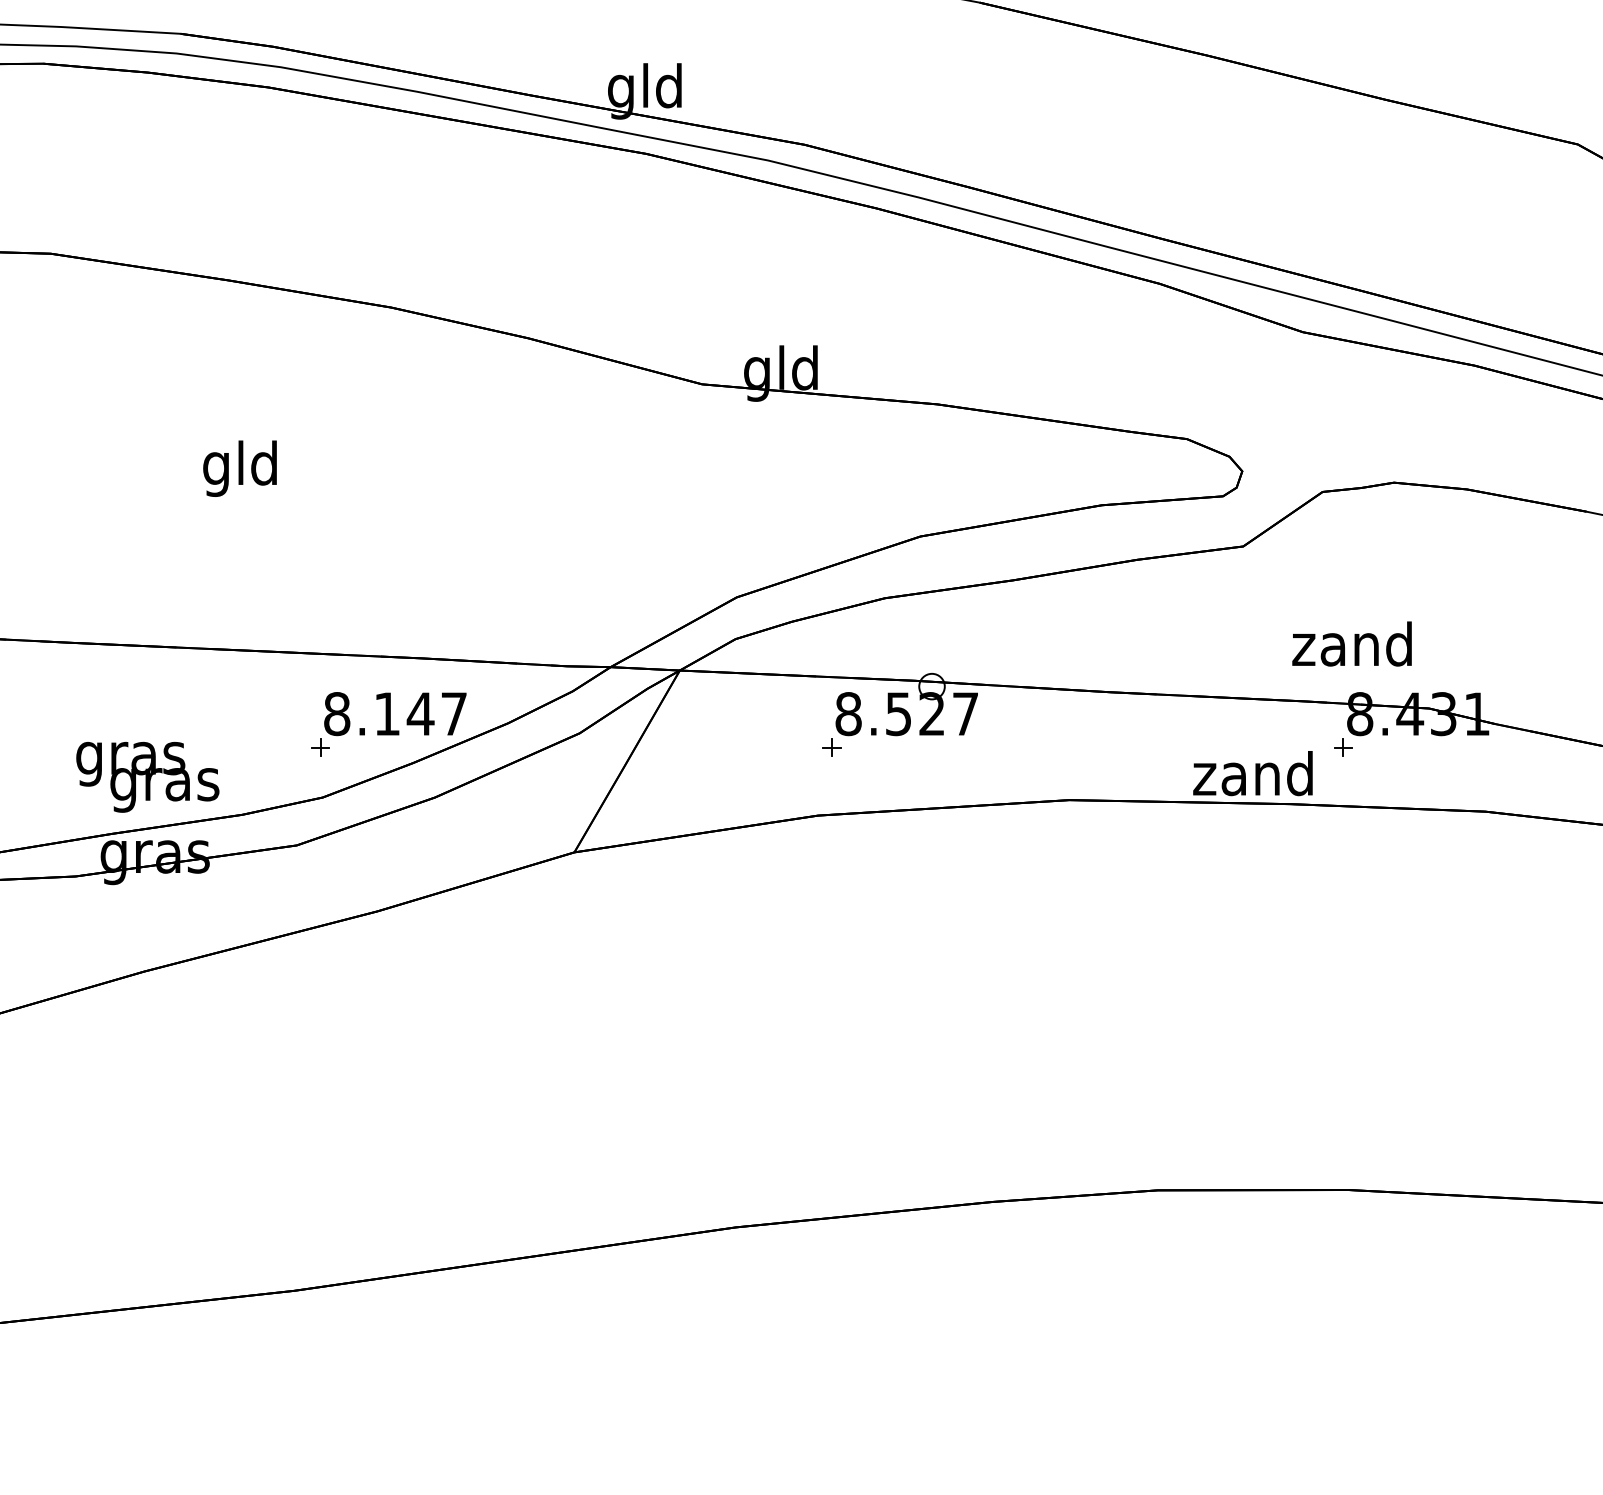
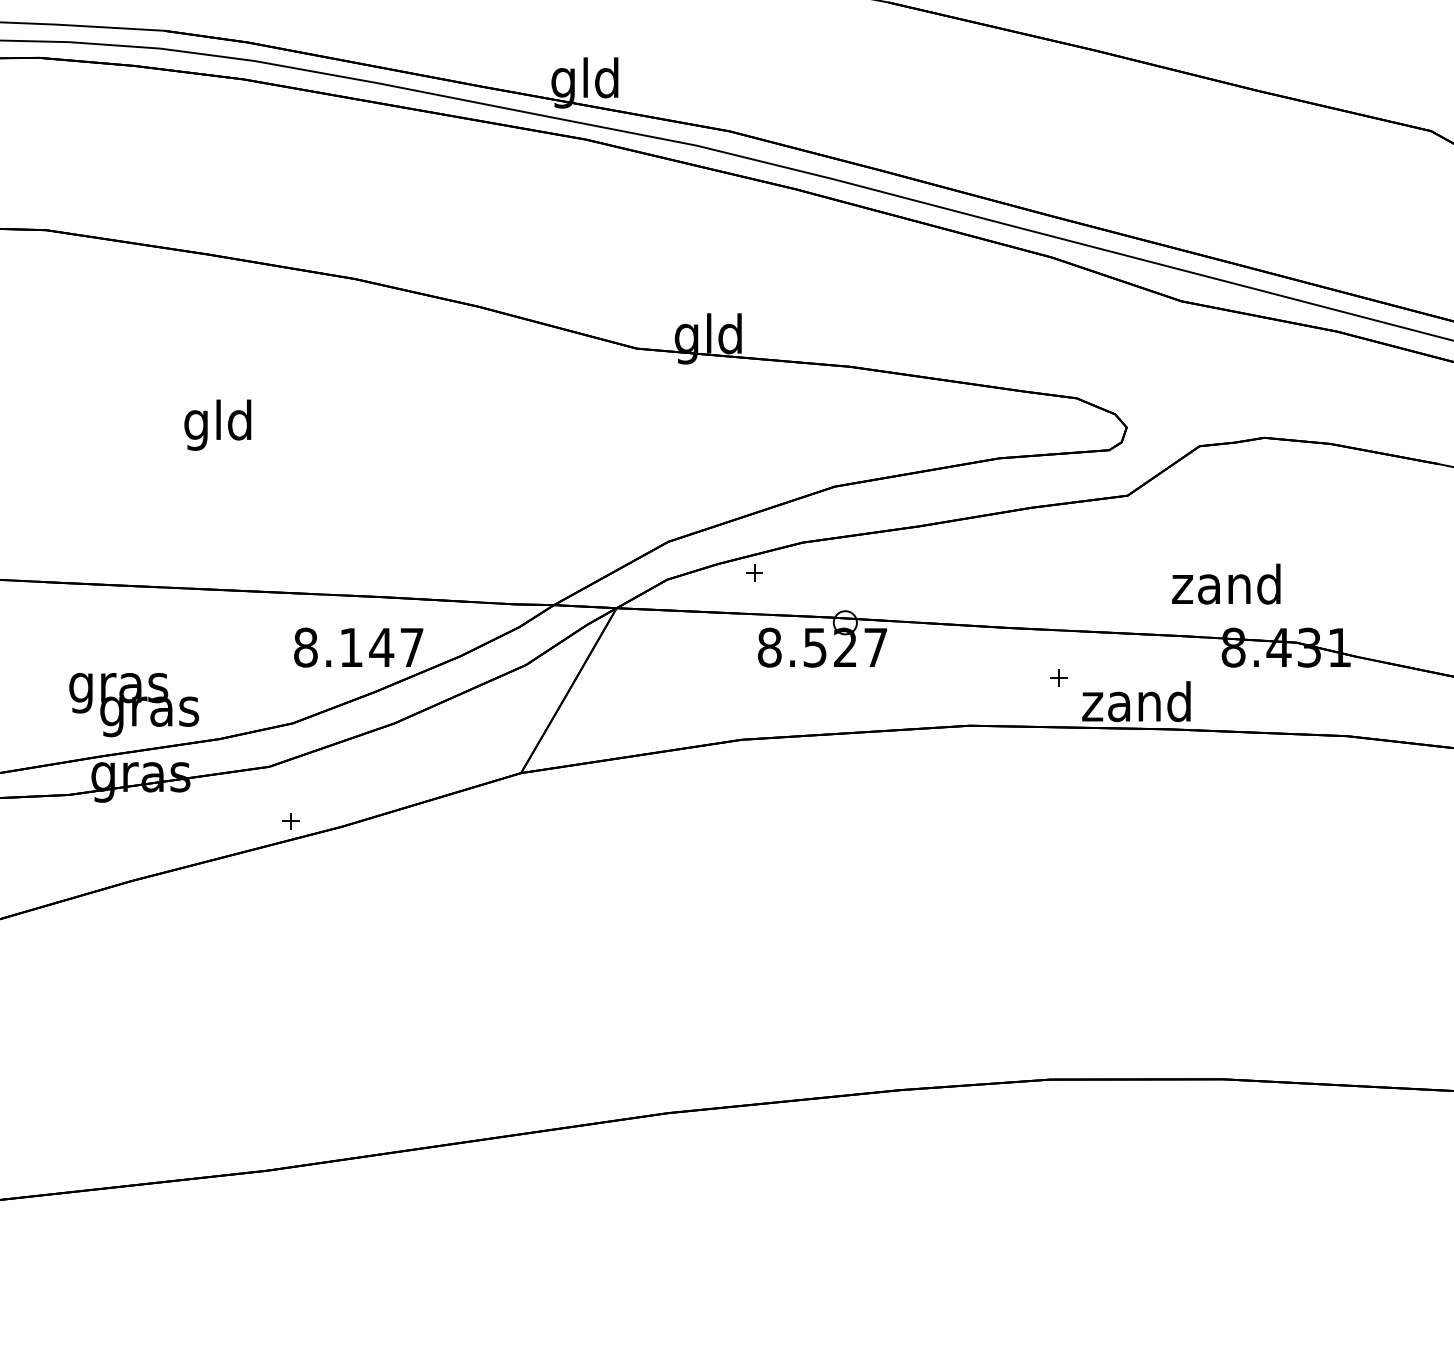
part: (320, 747) -> (290, 821), moved
part: (831, 747) -> (754, 572), moved
part: (1343, 747) -> (1058, 678), moved

